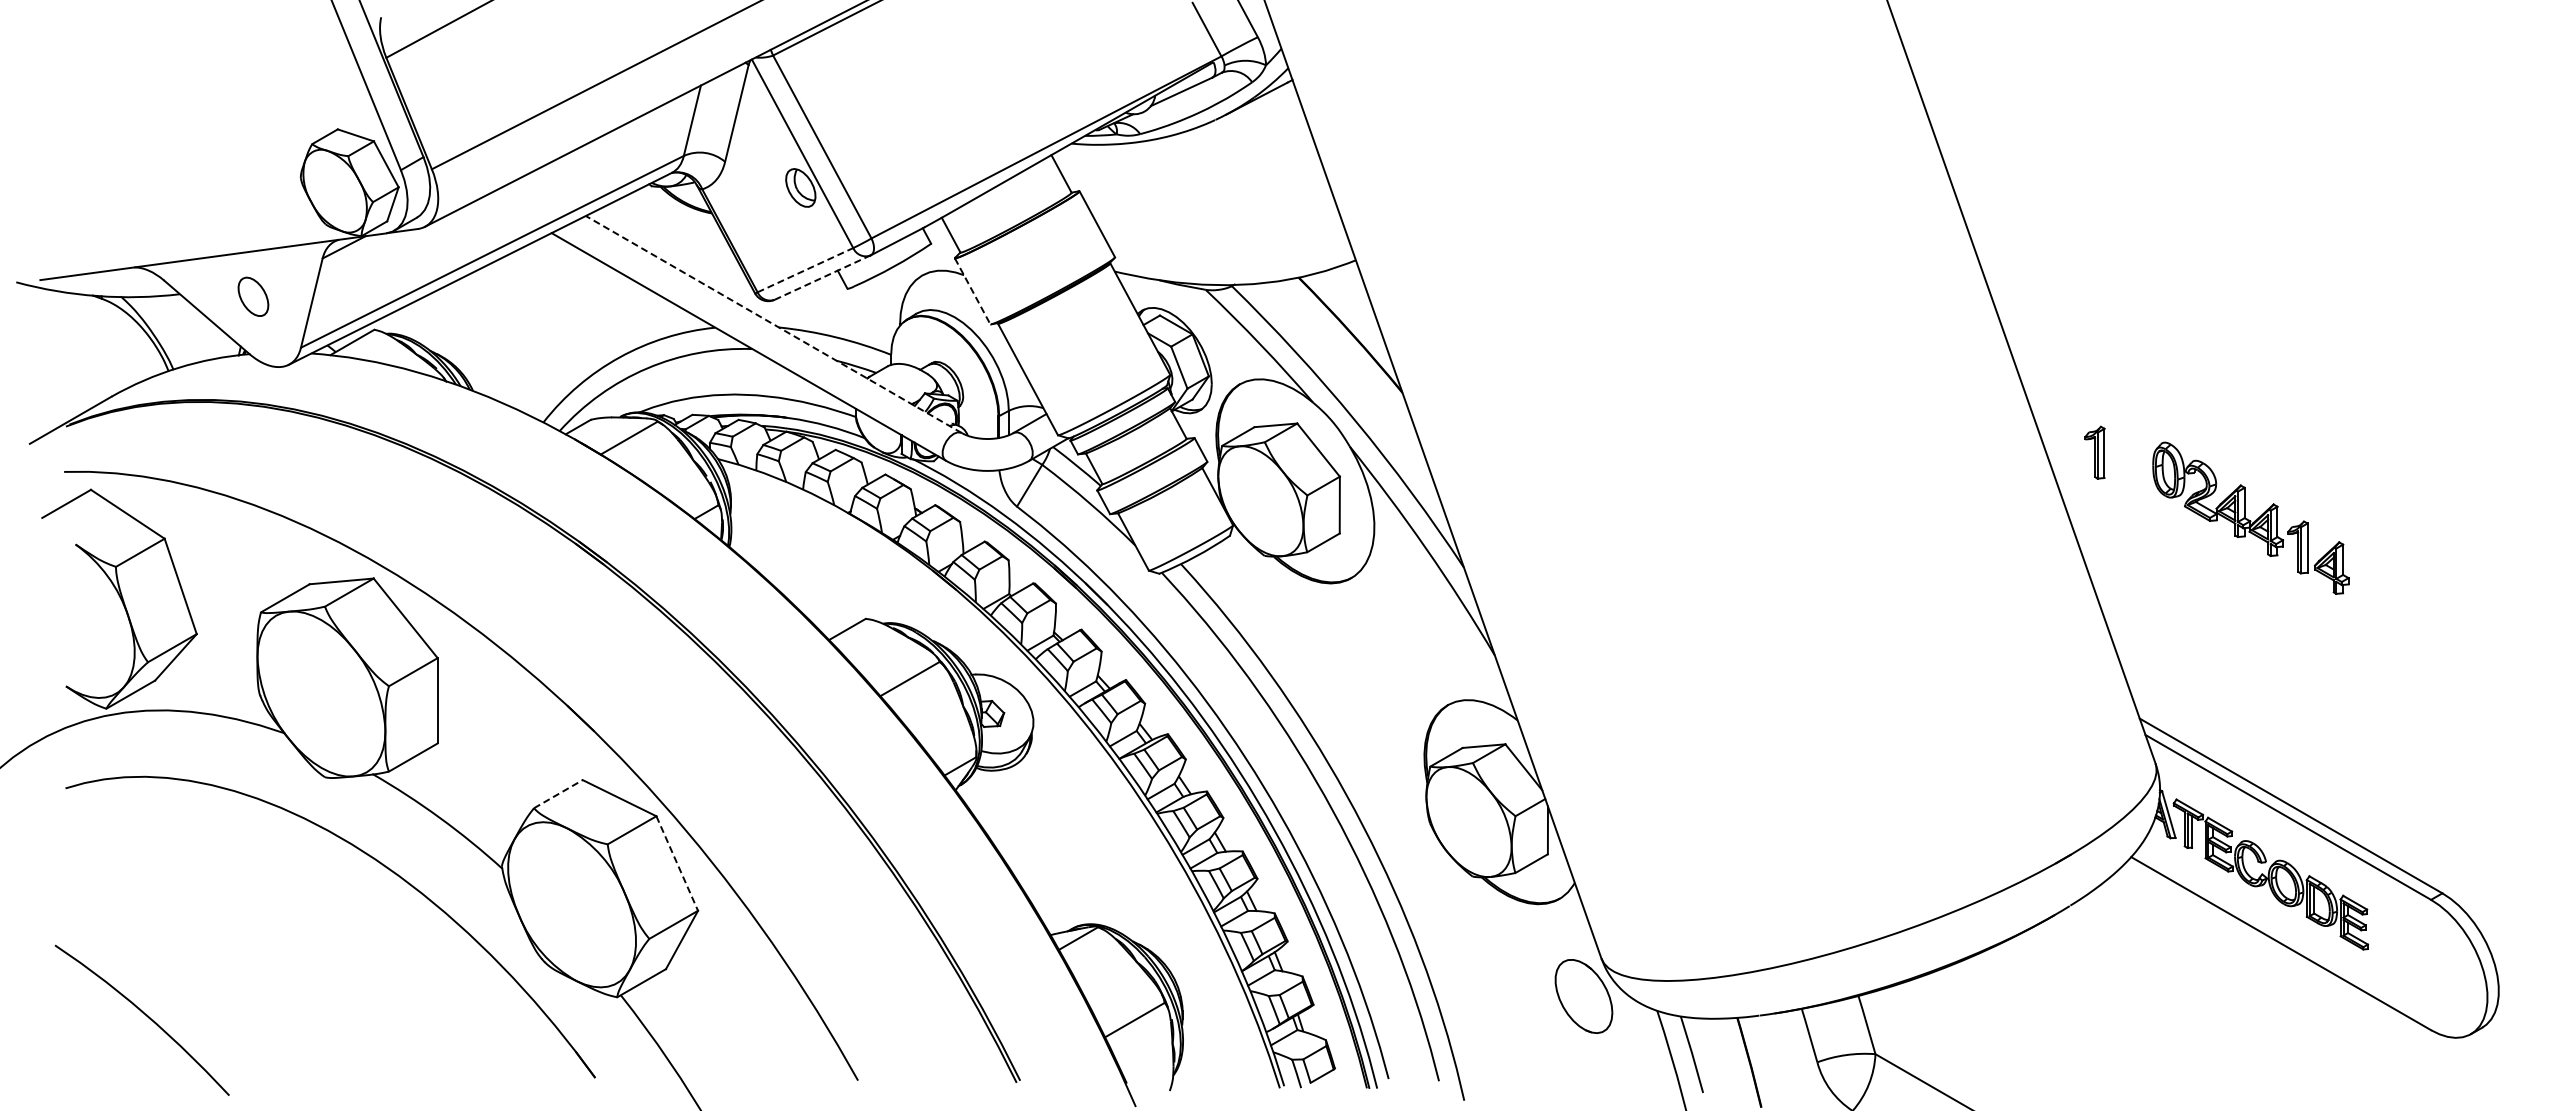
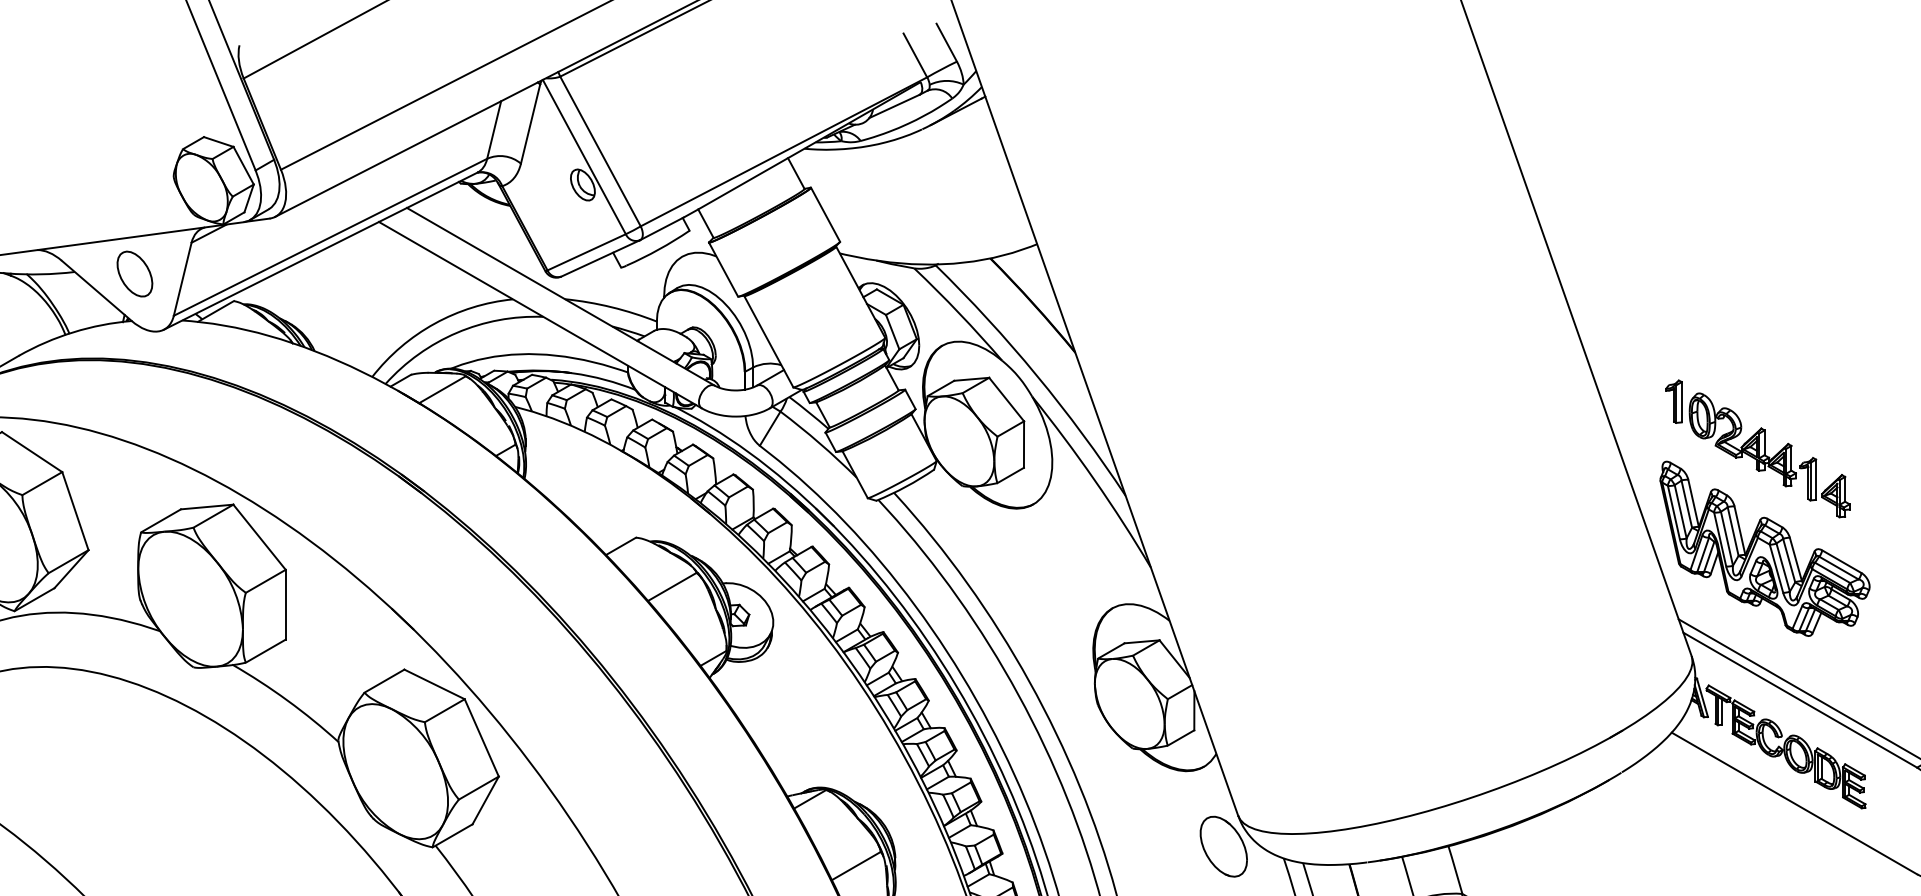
line: (805, 270) -> (586, 252), dashed -> solid
line: (822, 277) -> (600, 258), dashed -> solid
line: (972, 291) -> (723, 269), dashed -> solid
part: (253, 296) -> (134, 273), size x1.43
line: (773, 324) -> (560, 296), dashed -> solid
part: (2094, 452) -> (1673, 401), moved
part: (2244, 632) -> (1764, 548), added
line: (558, 793) -> (384, 680), dashed -> solid
line: (677, 863) -> (481, 737), dashed -> solid

